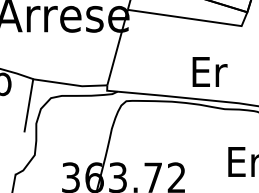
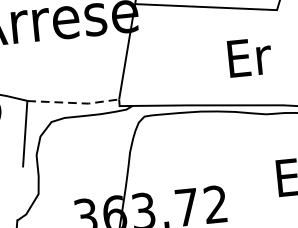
text: (209, 71) -> (249, 56), moved
line: (71, 84) -> (75, 102), solid -> dashed

